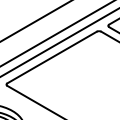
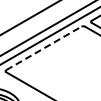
line: (52, 57) -> (44, 48), solid -> dashed

